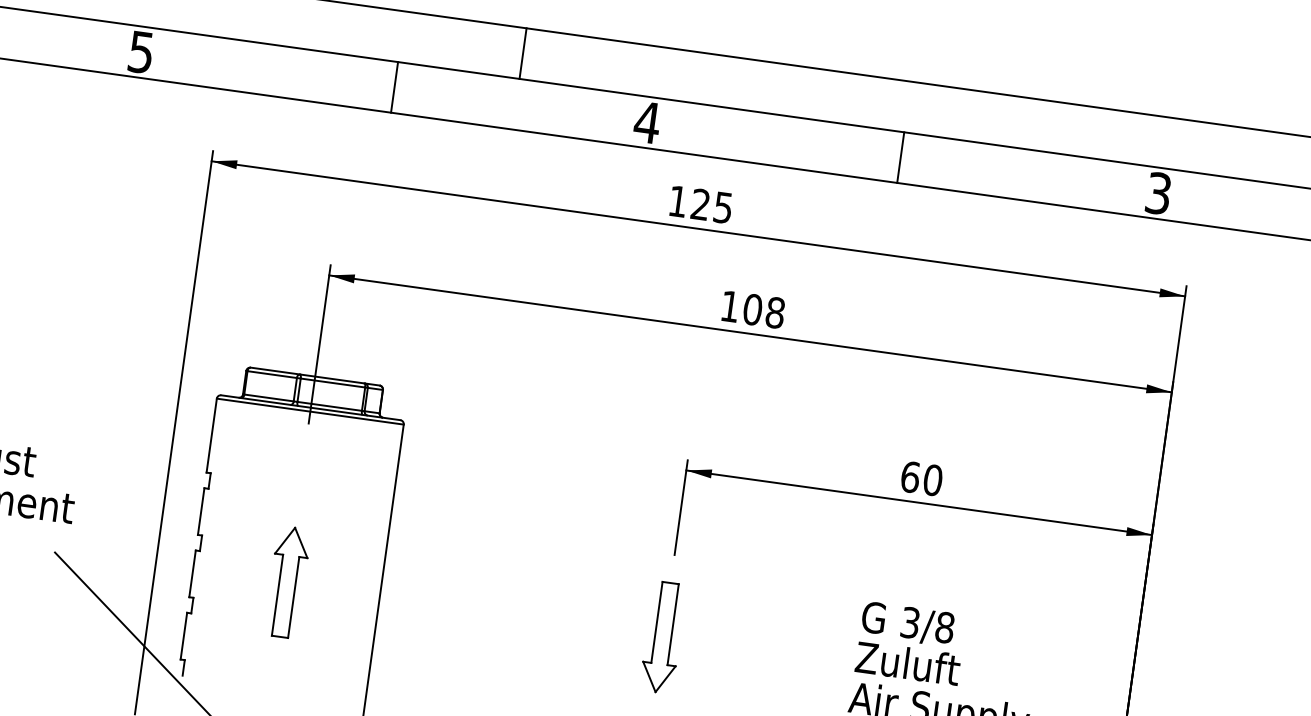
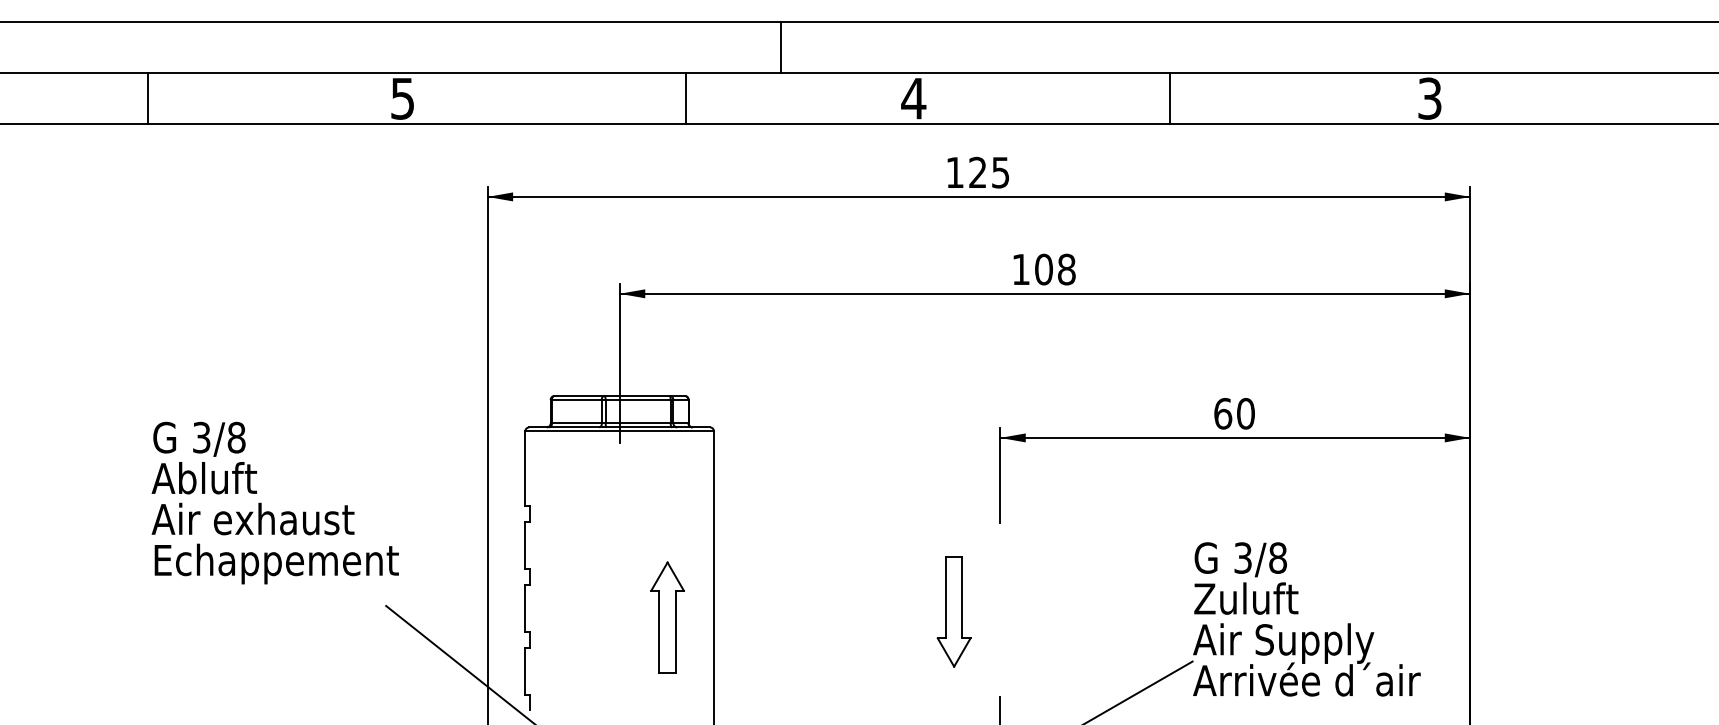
line: (394, 87) -> (685, 98), moved
part: (287, 582) -> (667, 617), moved
part: (662, 637) -> (953, 611), moved

